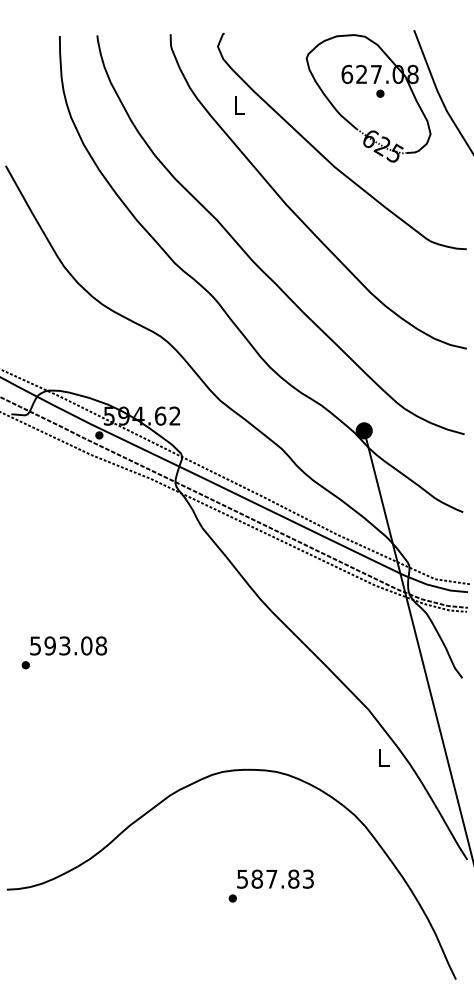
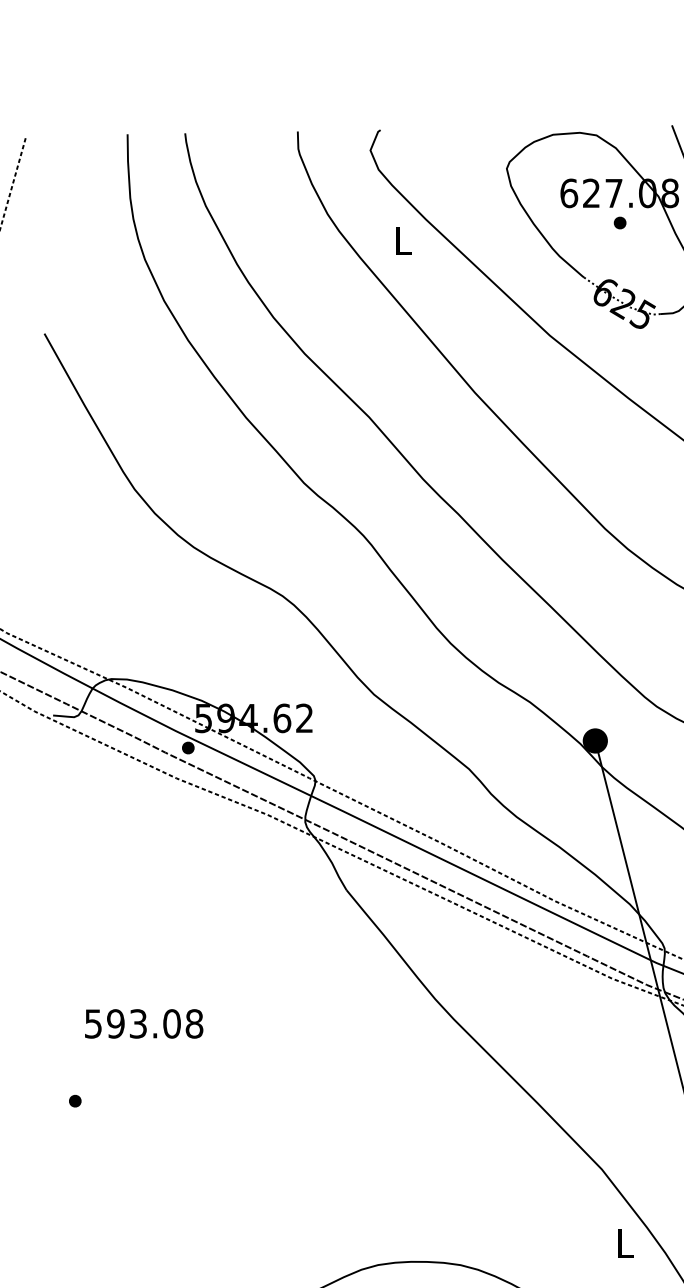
text: (68, 645) -> (143, 1023), moved

